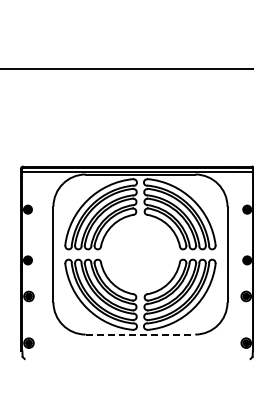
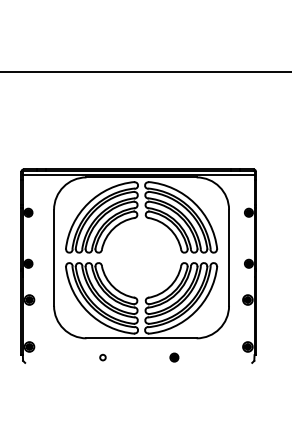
line: (141, 334) -> (142, 338), dashed -> solid
circle: (101, 353) -> (102, 357), added
part: (173, 353) -> (174, 357), added

